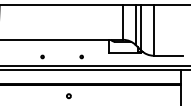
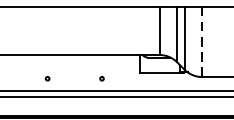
line: (153, 29) -> (201, 40), solid -> dashed

